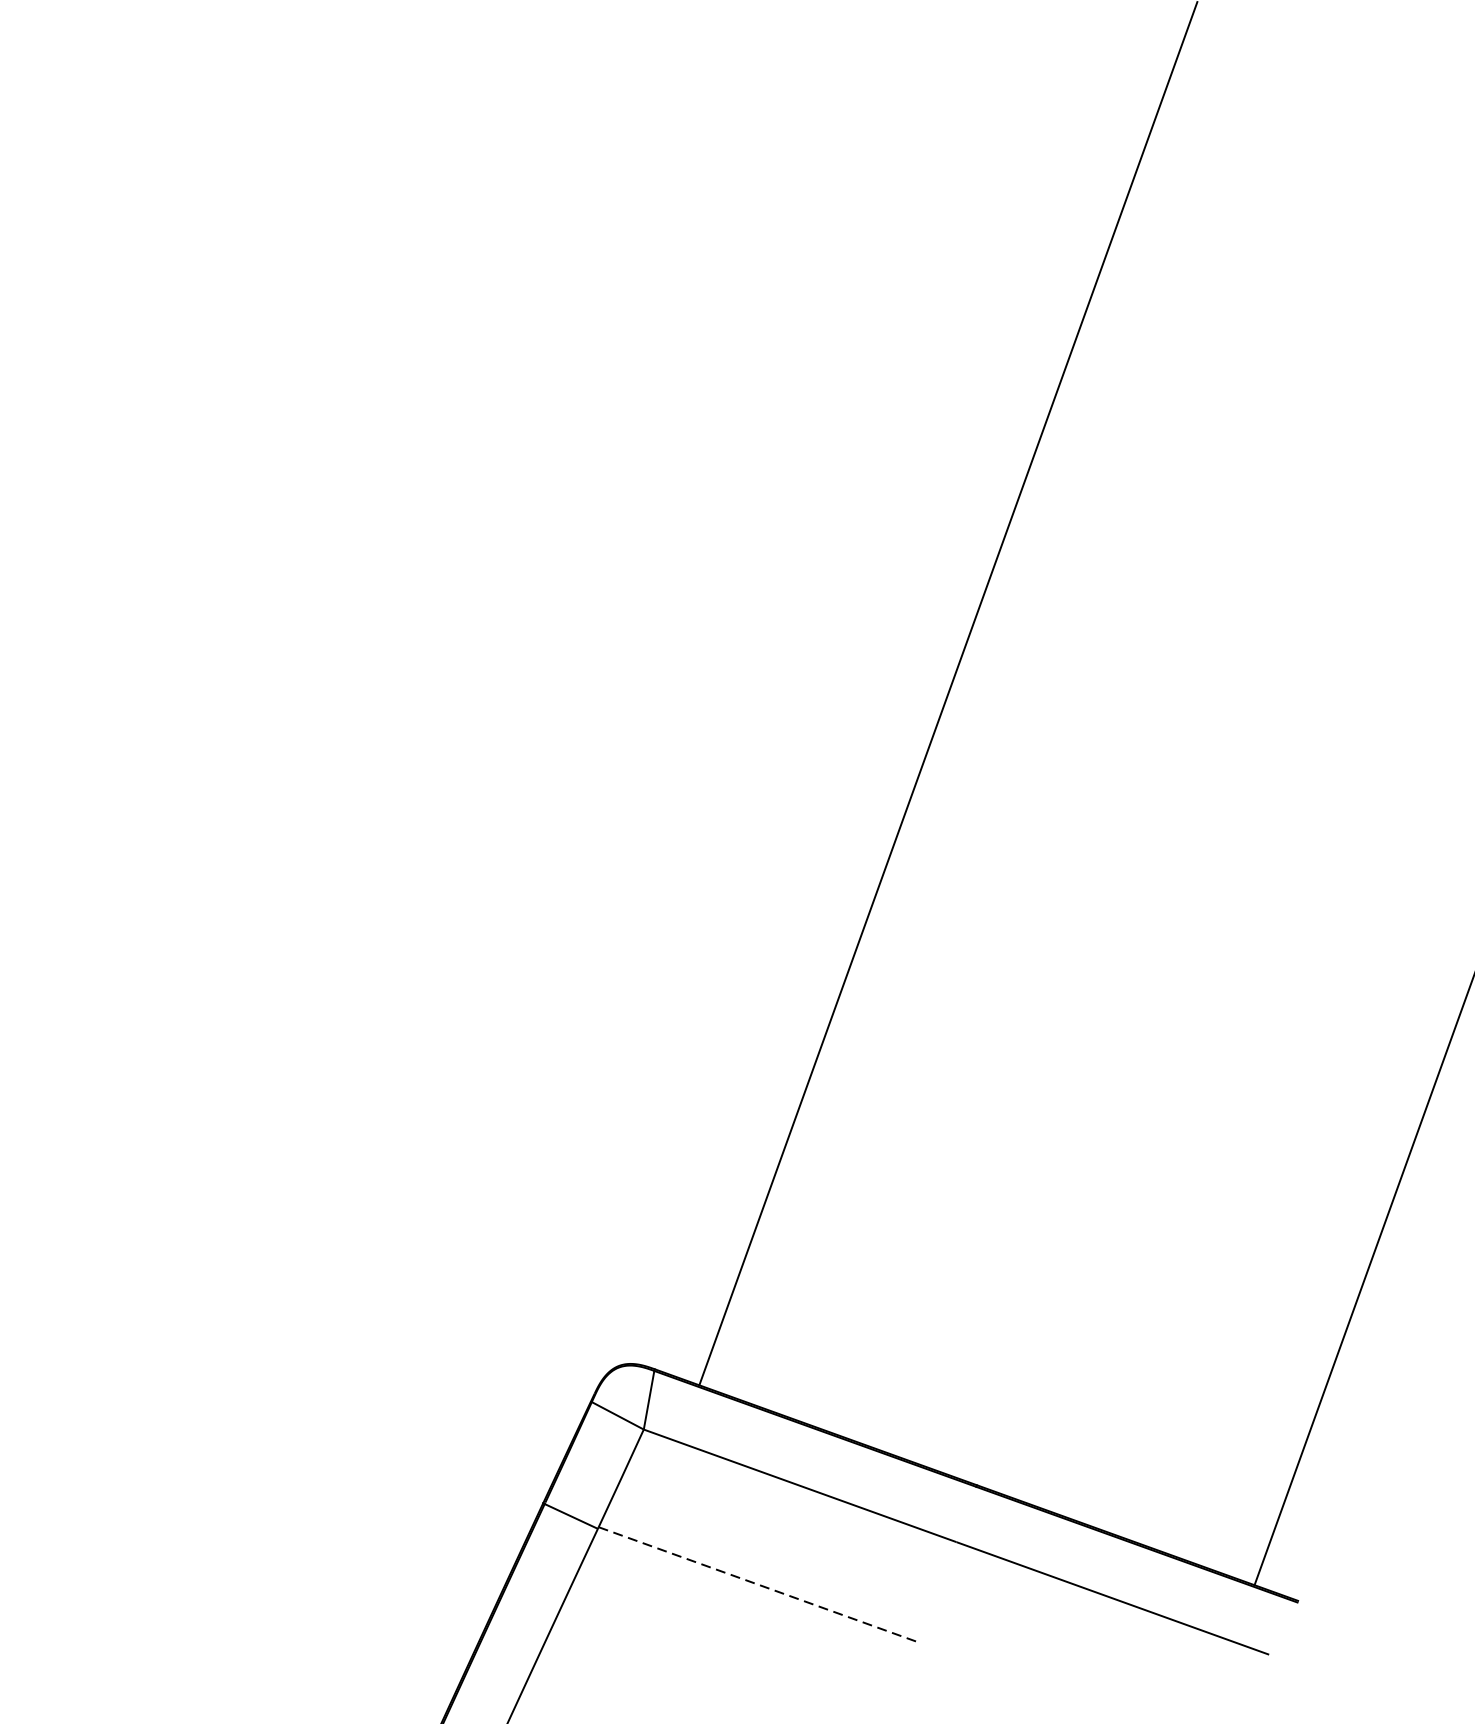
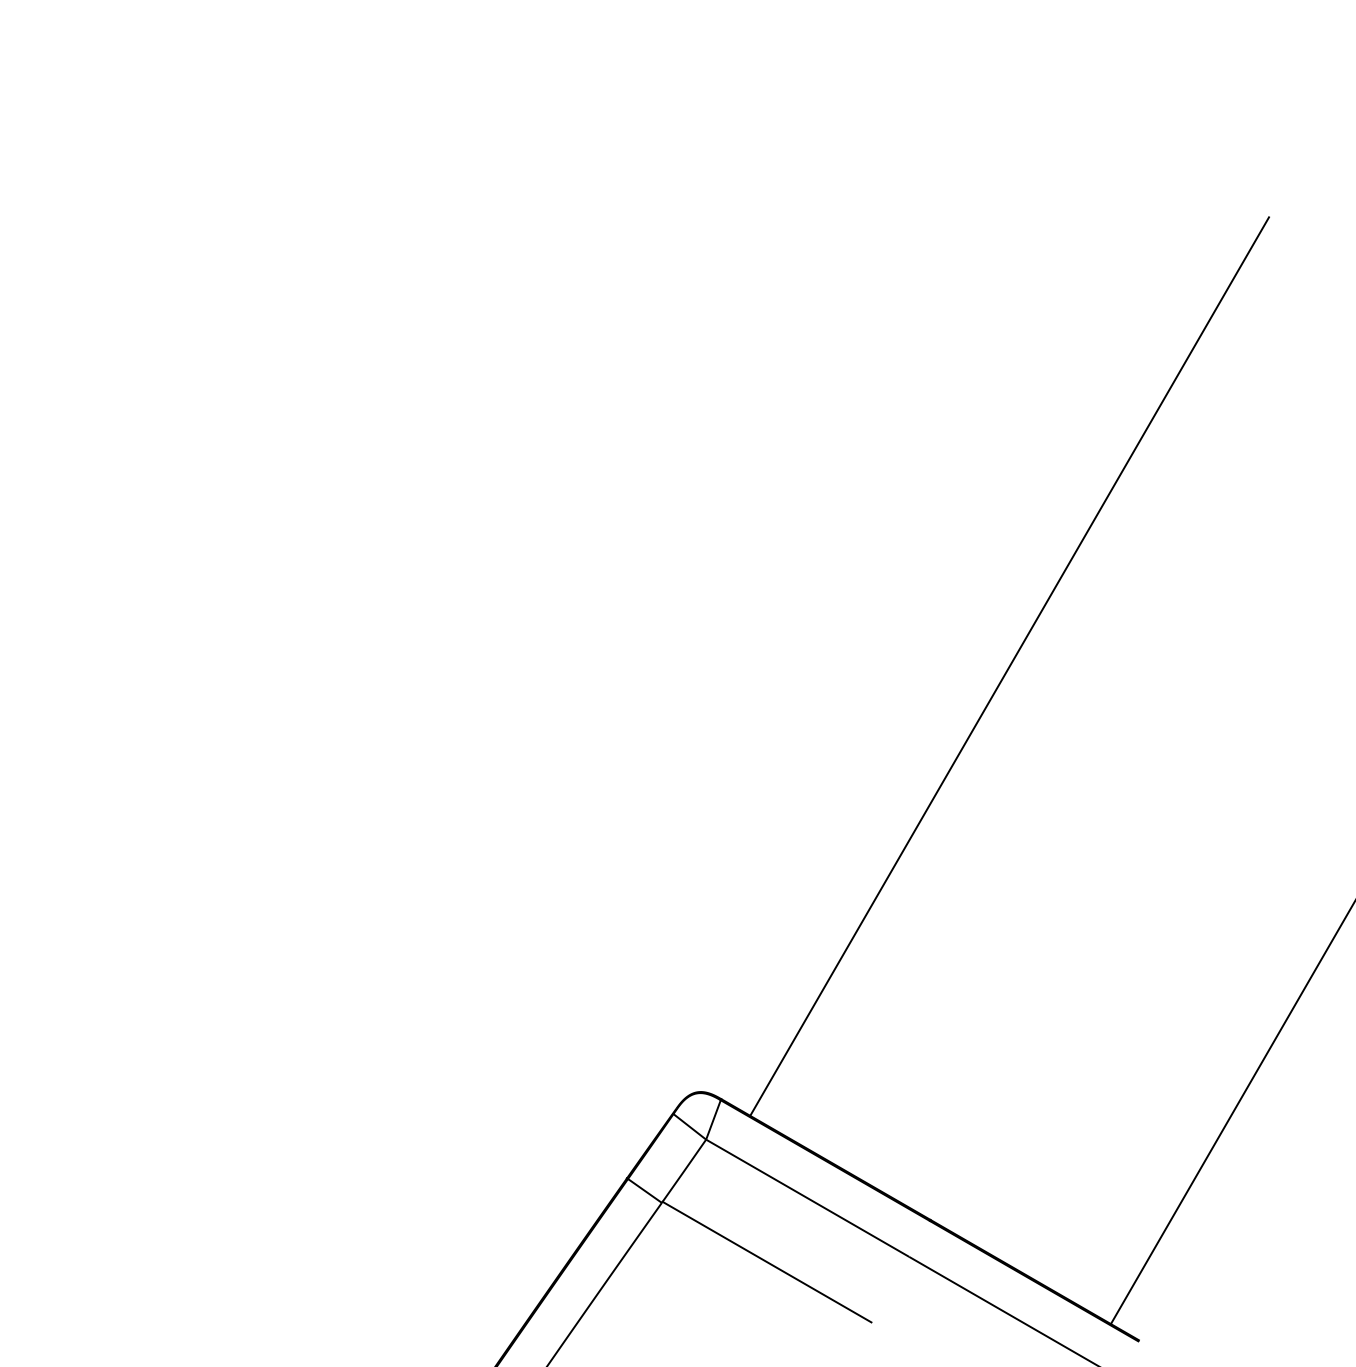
line: (760, 1585) -> (767, 1262), dashed -> solid

